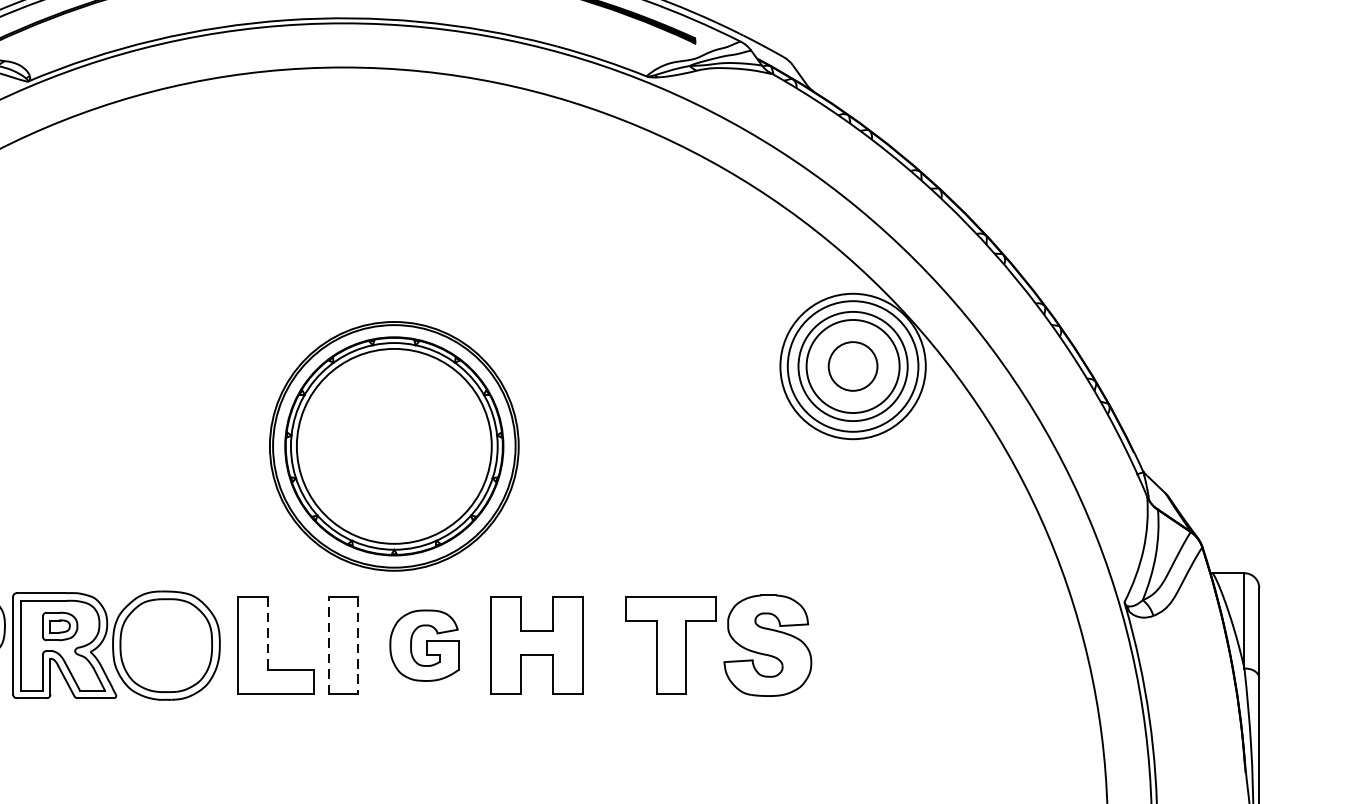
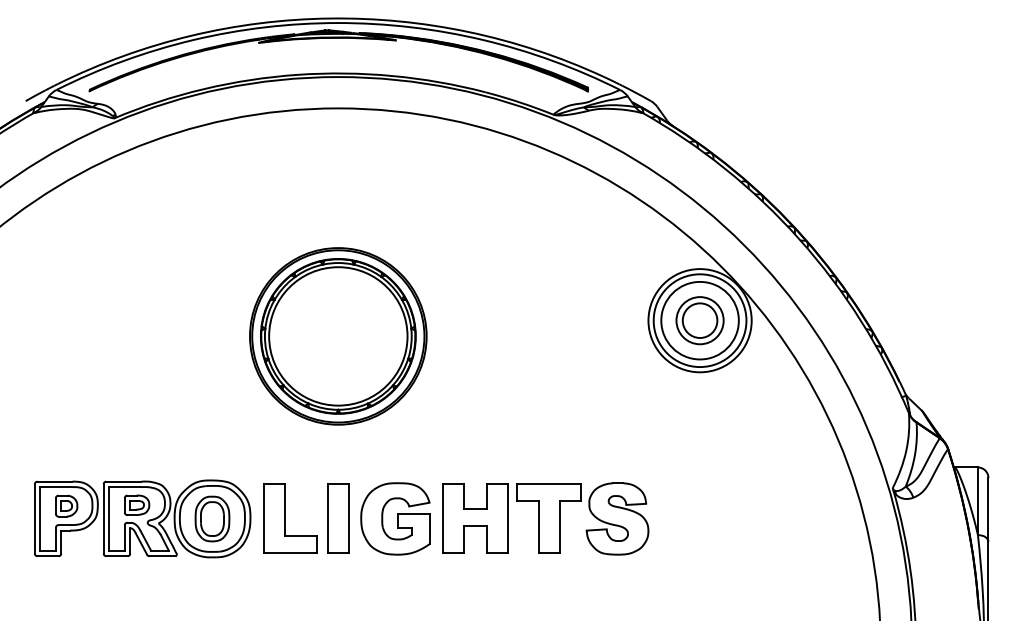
circle: (852, 366) -> (699, 320), size x0.71
part: (394, 446) -> (338, 336), moved
line: (267, 633) -> (284, 510), dashed -> solid
part: (731, 639) -> (591, 514), moved
part: (166, 645) -> (212, 518), added
line: (328, 645) -> (327, 518), dashed -> solid
line: (357, 645) -> (348, 518), dashed -> solid
part: (424, 645) -> (395, 518), size x1.43

